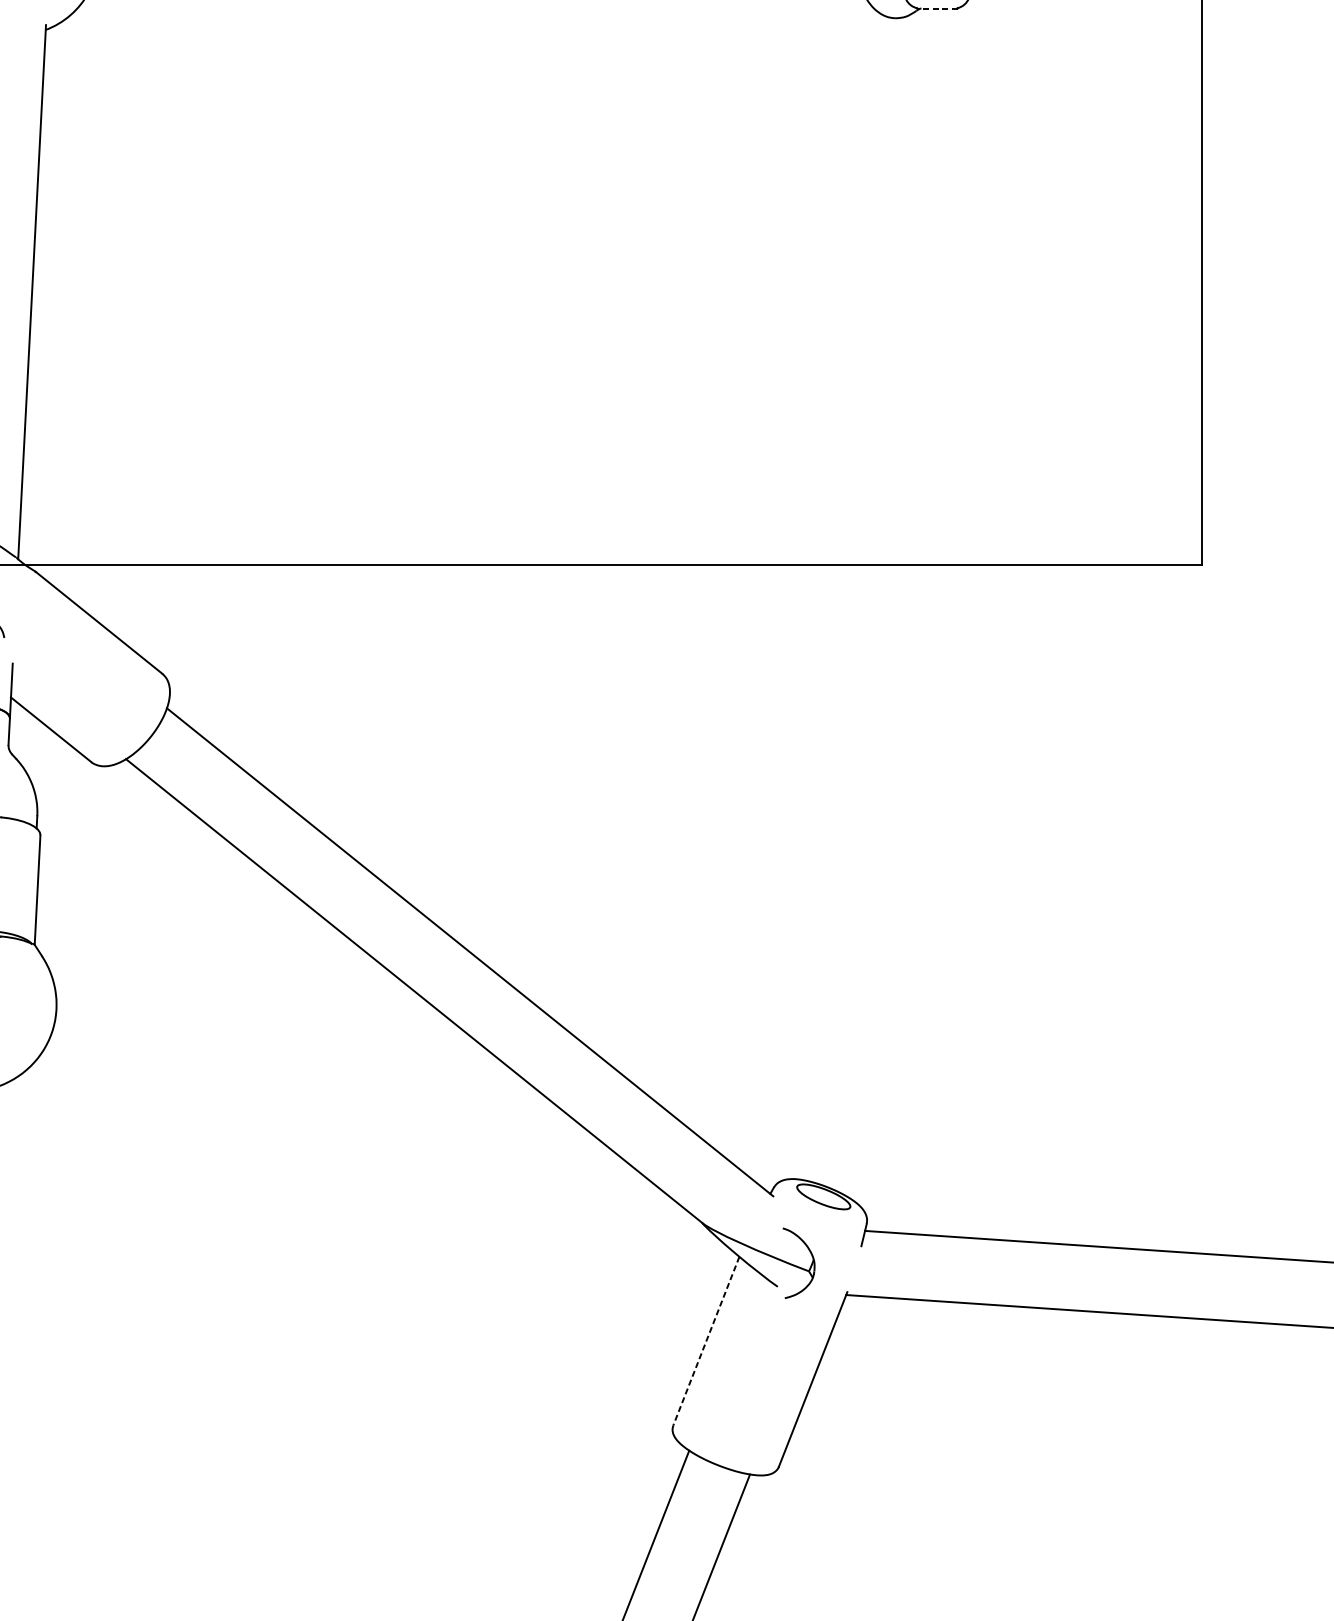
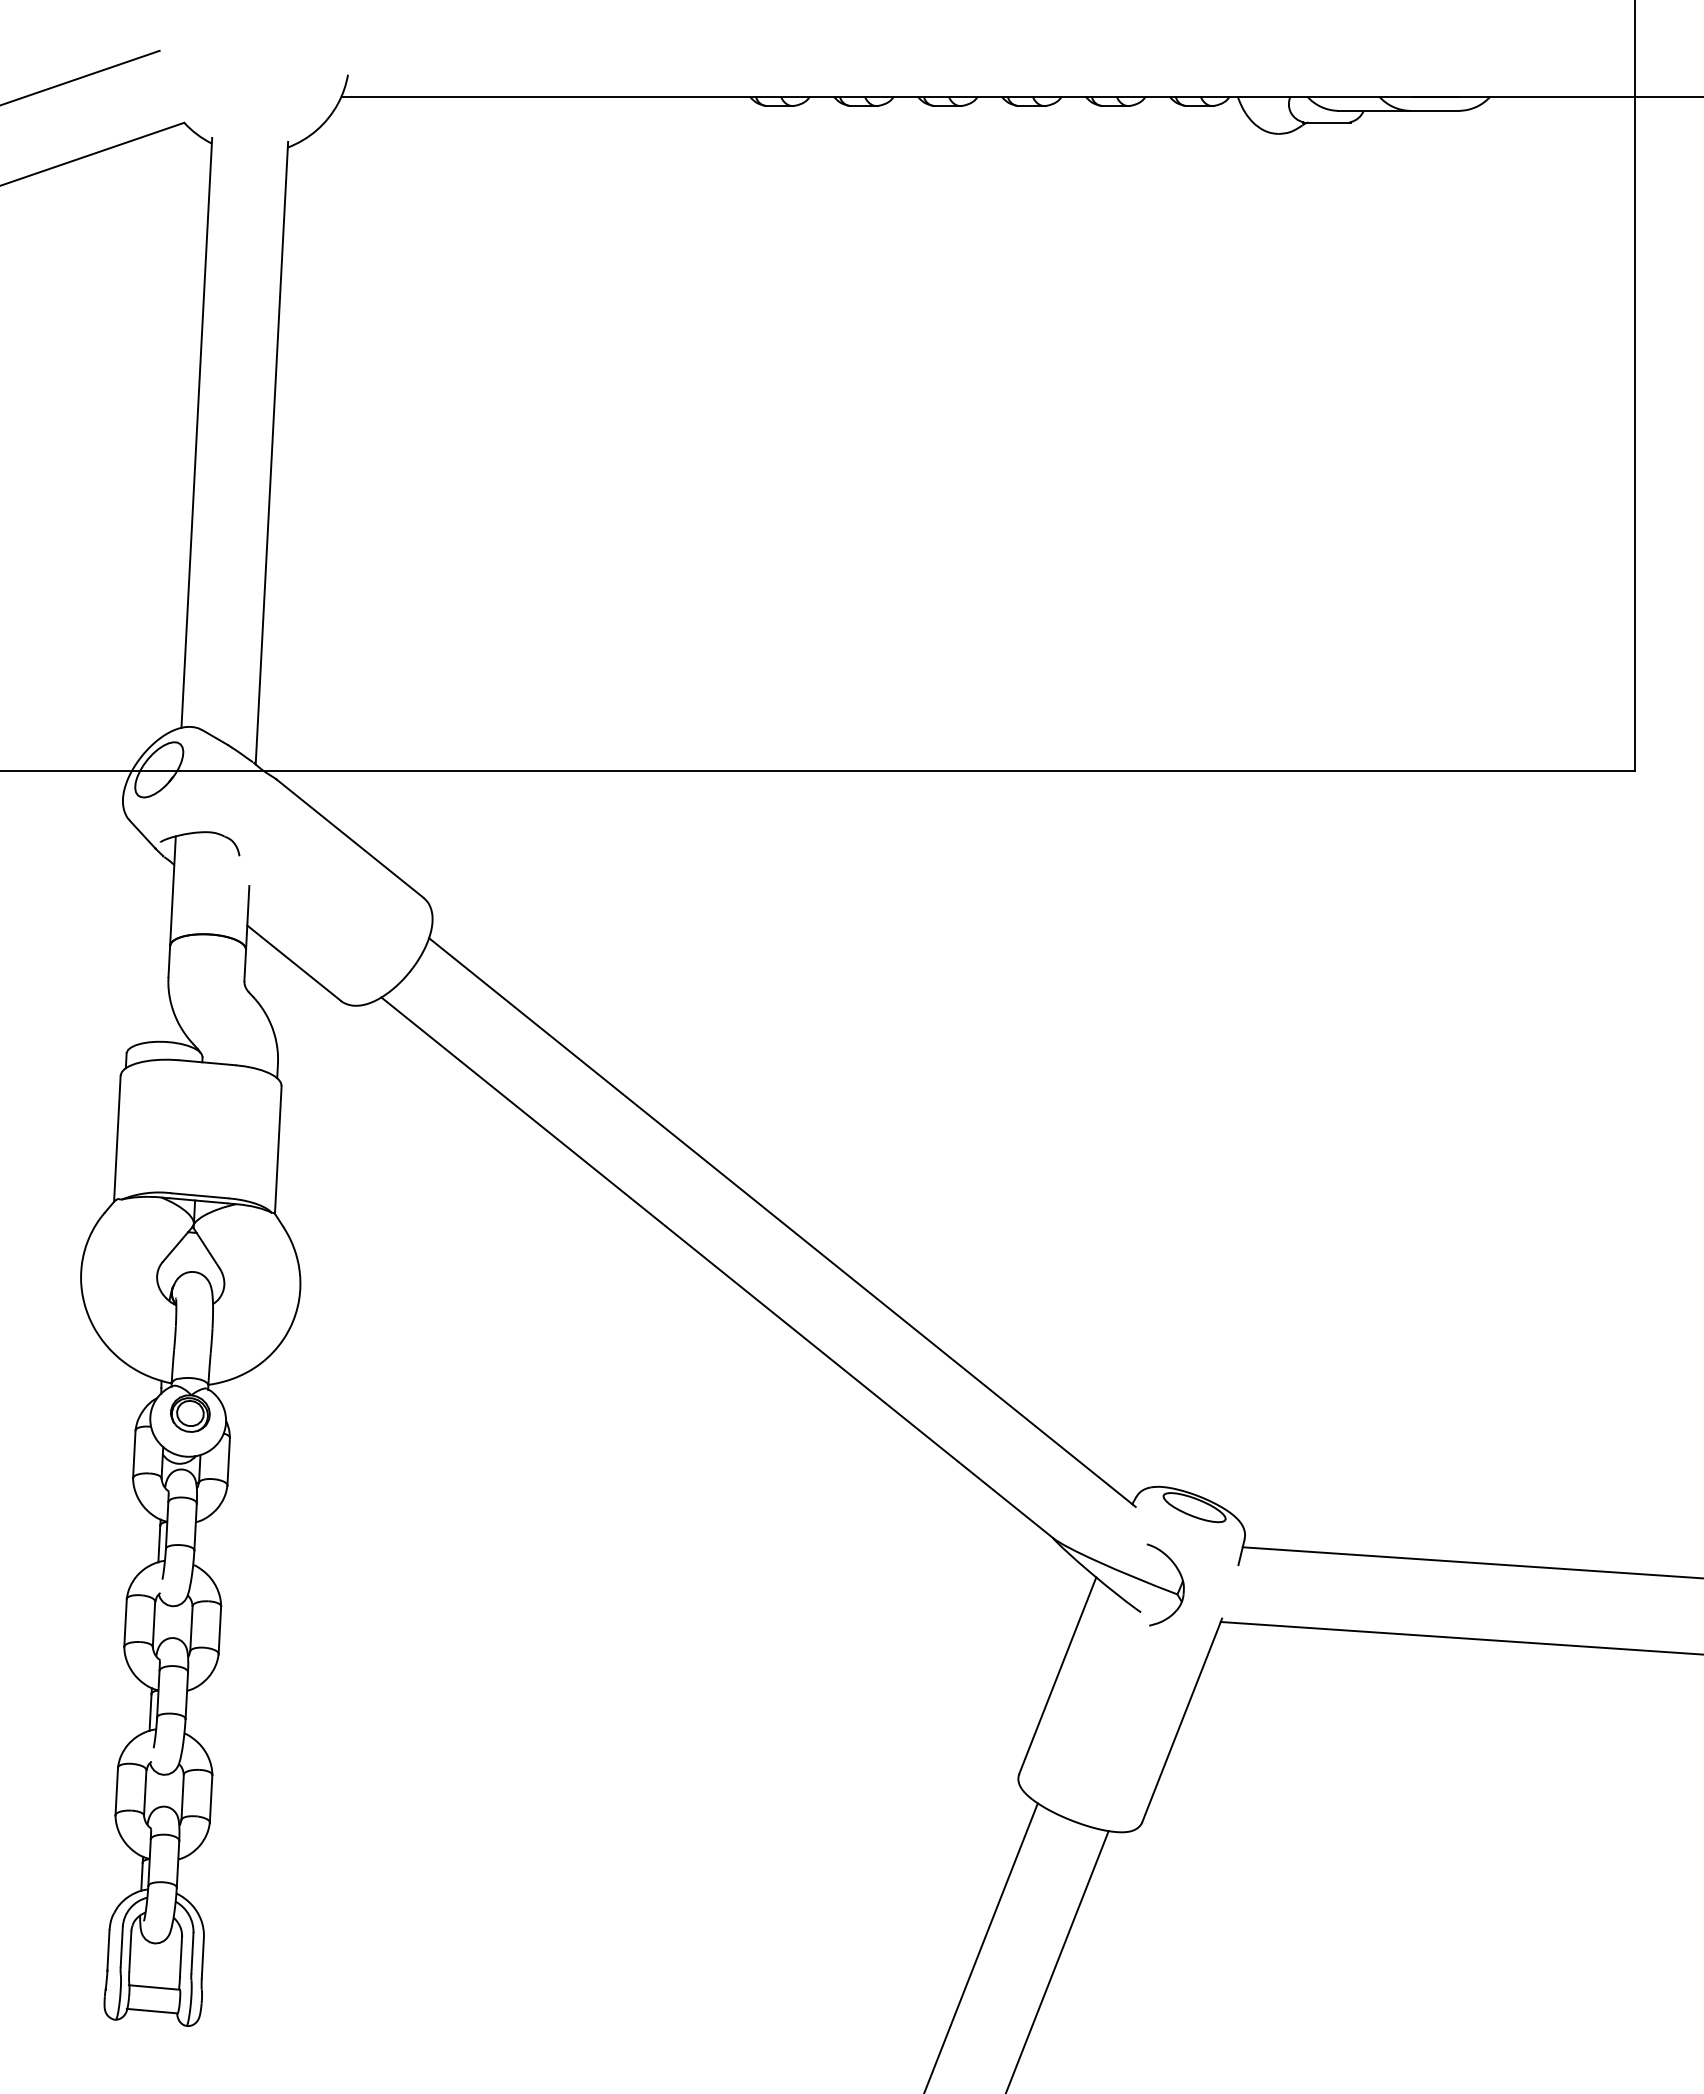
line: (936, 8) -> (1326, 122), dashed -> solid
line: (706, 1341) -> (1057, 1676), dashed -> solid

